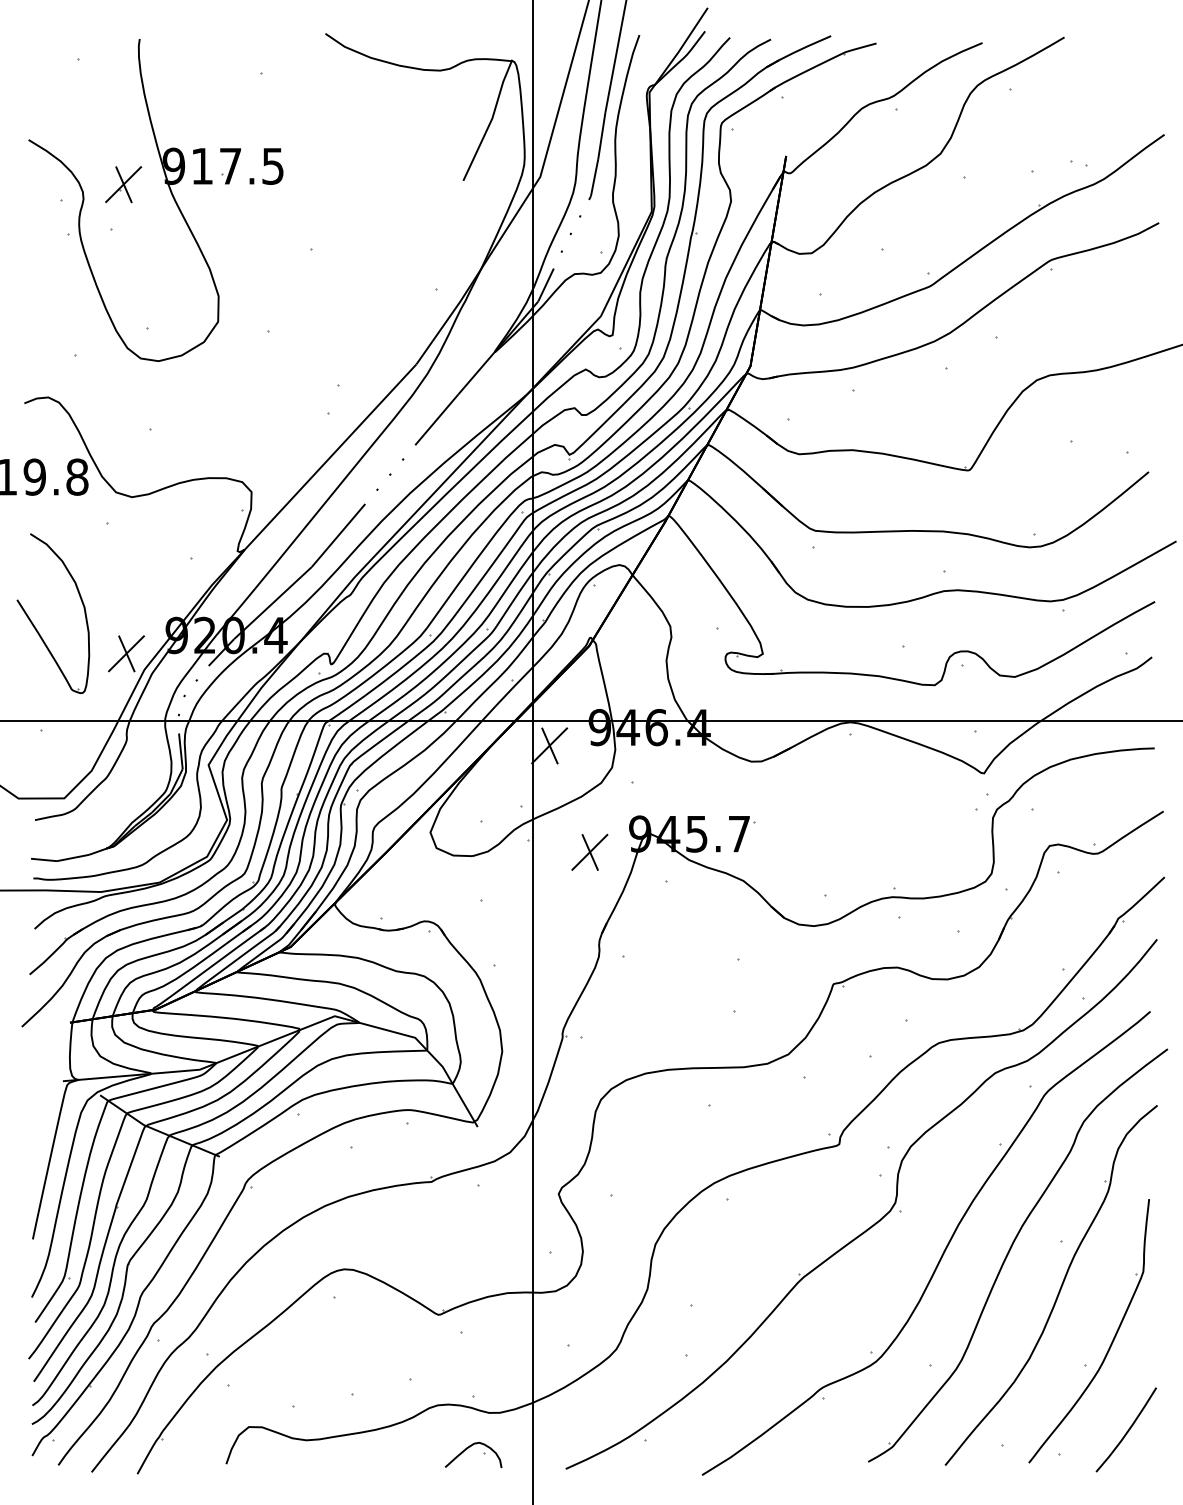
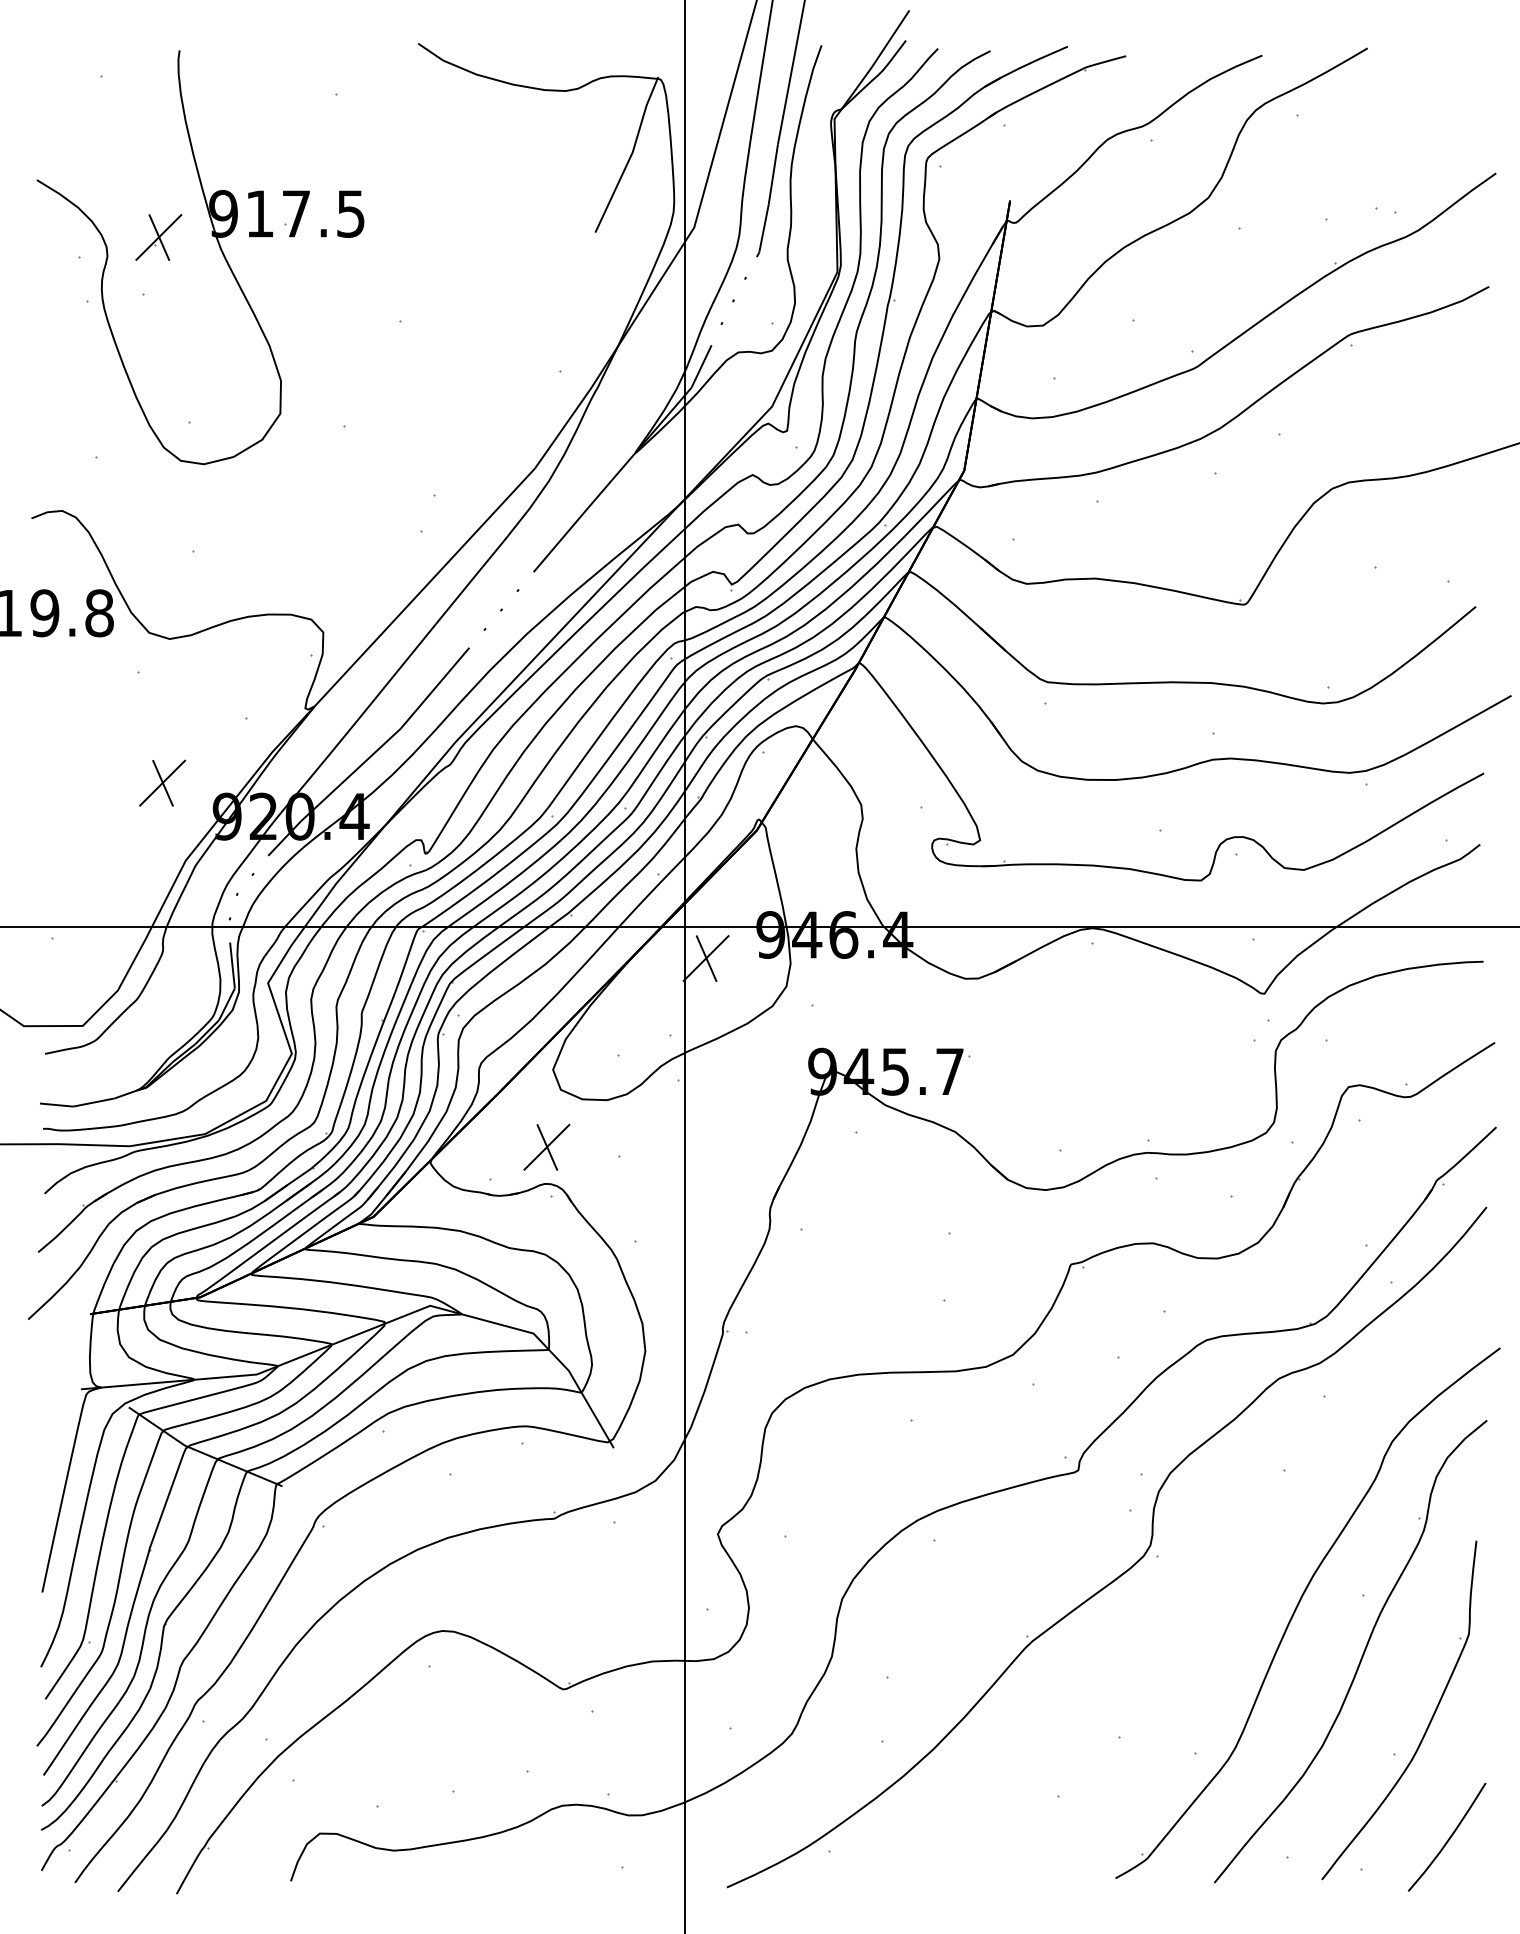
part: (35, 626) -> (45, 805), removed
part: (126, 653) -> (162, 782), moved
part: (589, 851) -> (546, 1146), moved
curve: (942, 1252) -> (1211, 1609), removed
curve: (468, 1448) -> (601, 1861), removed

